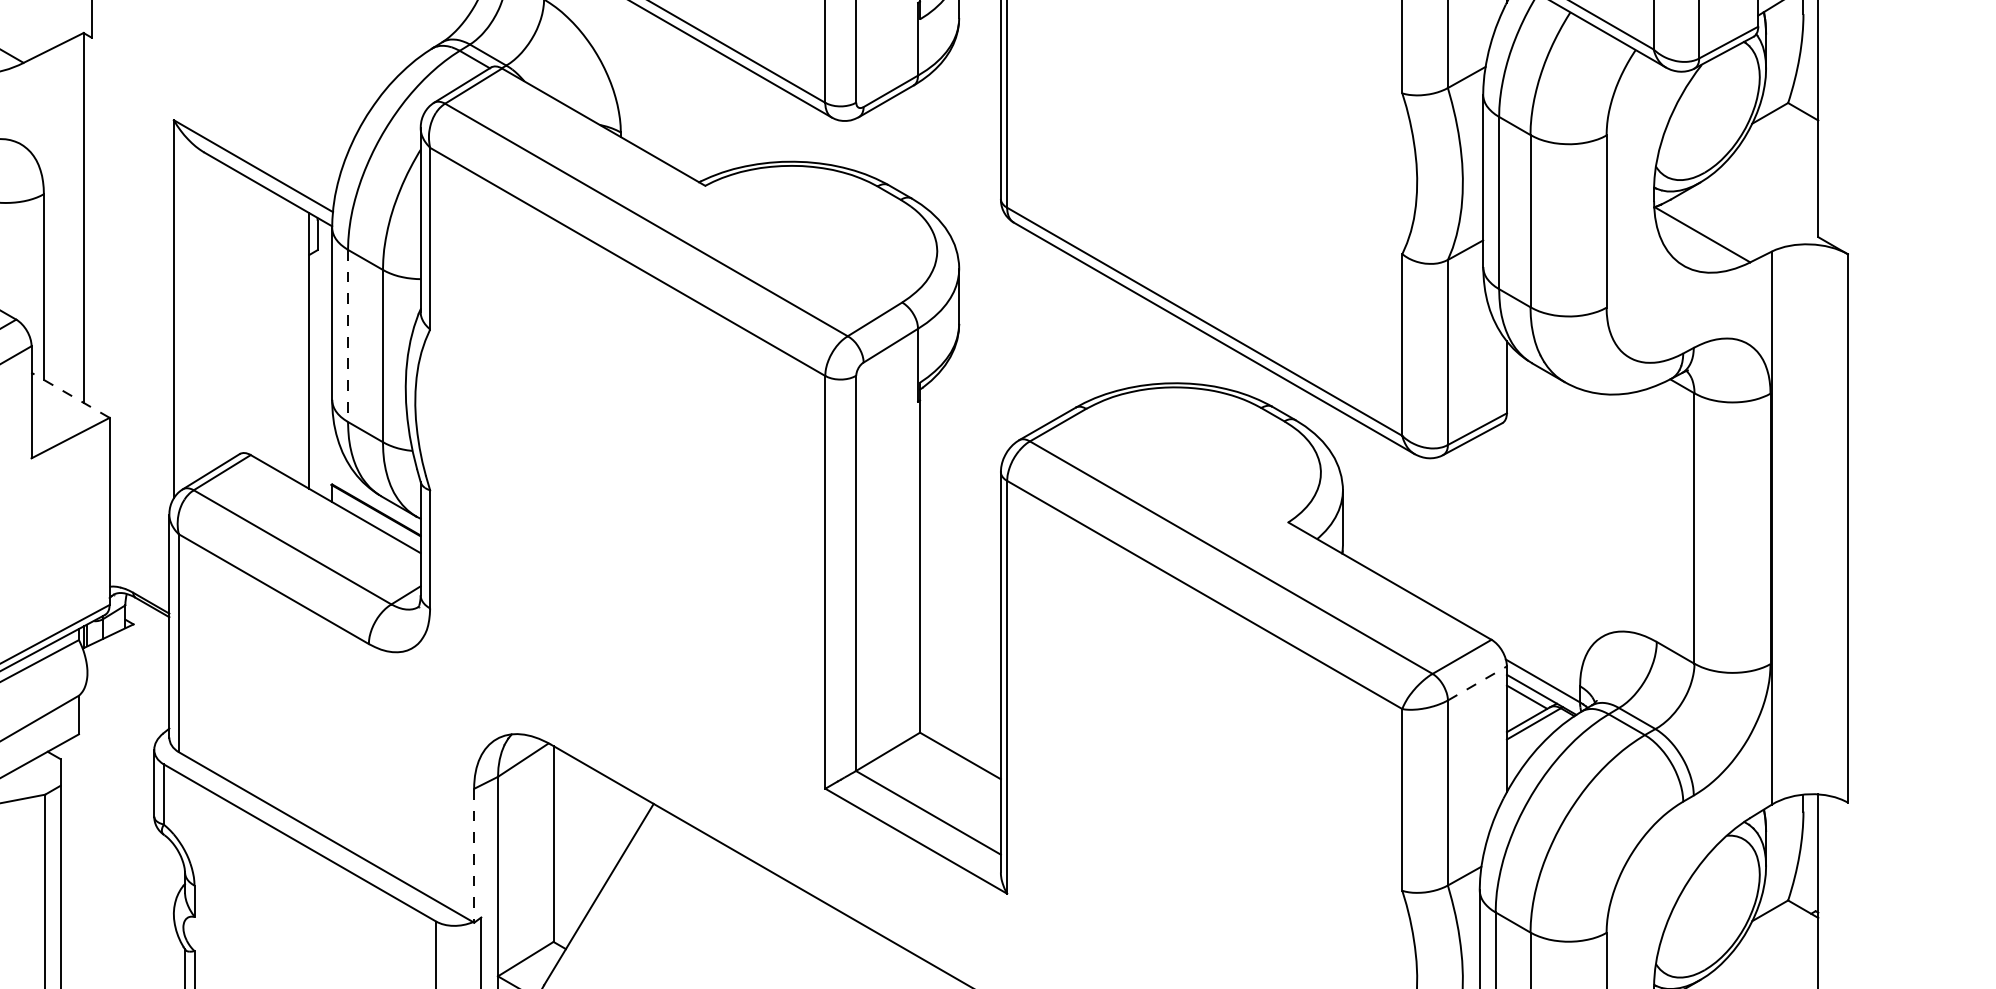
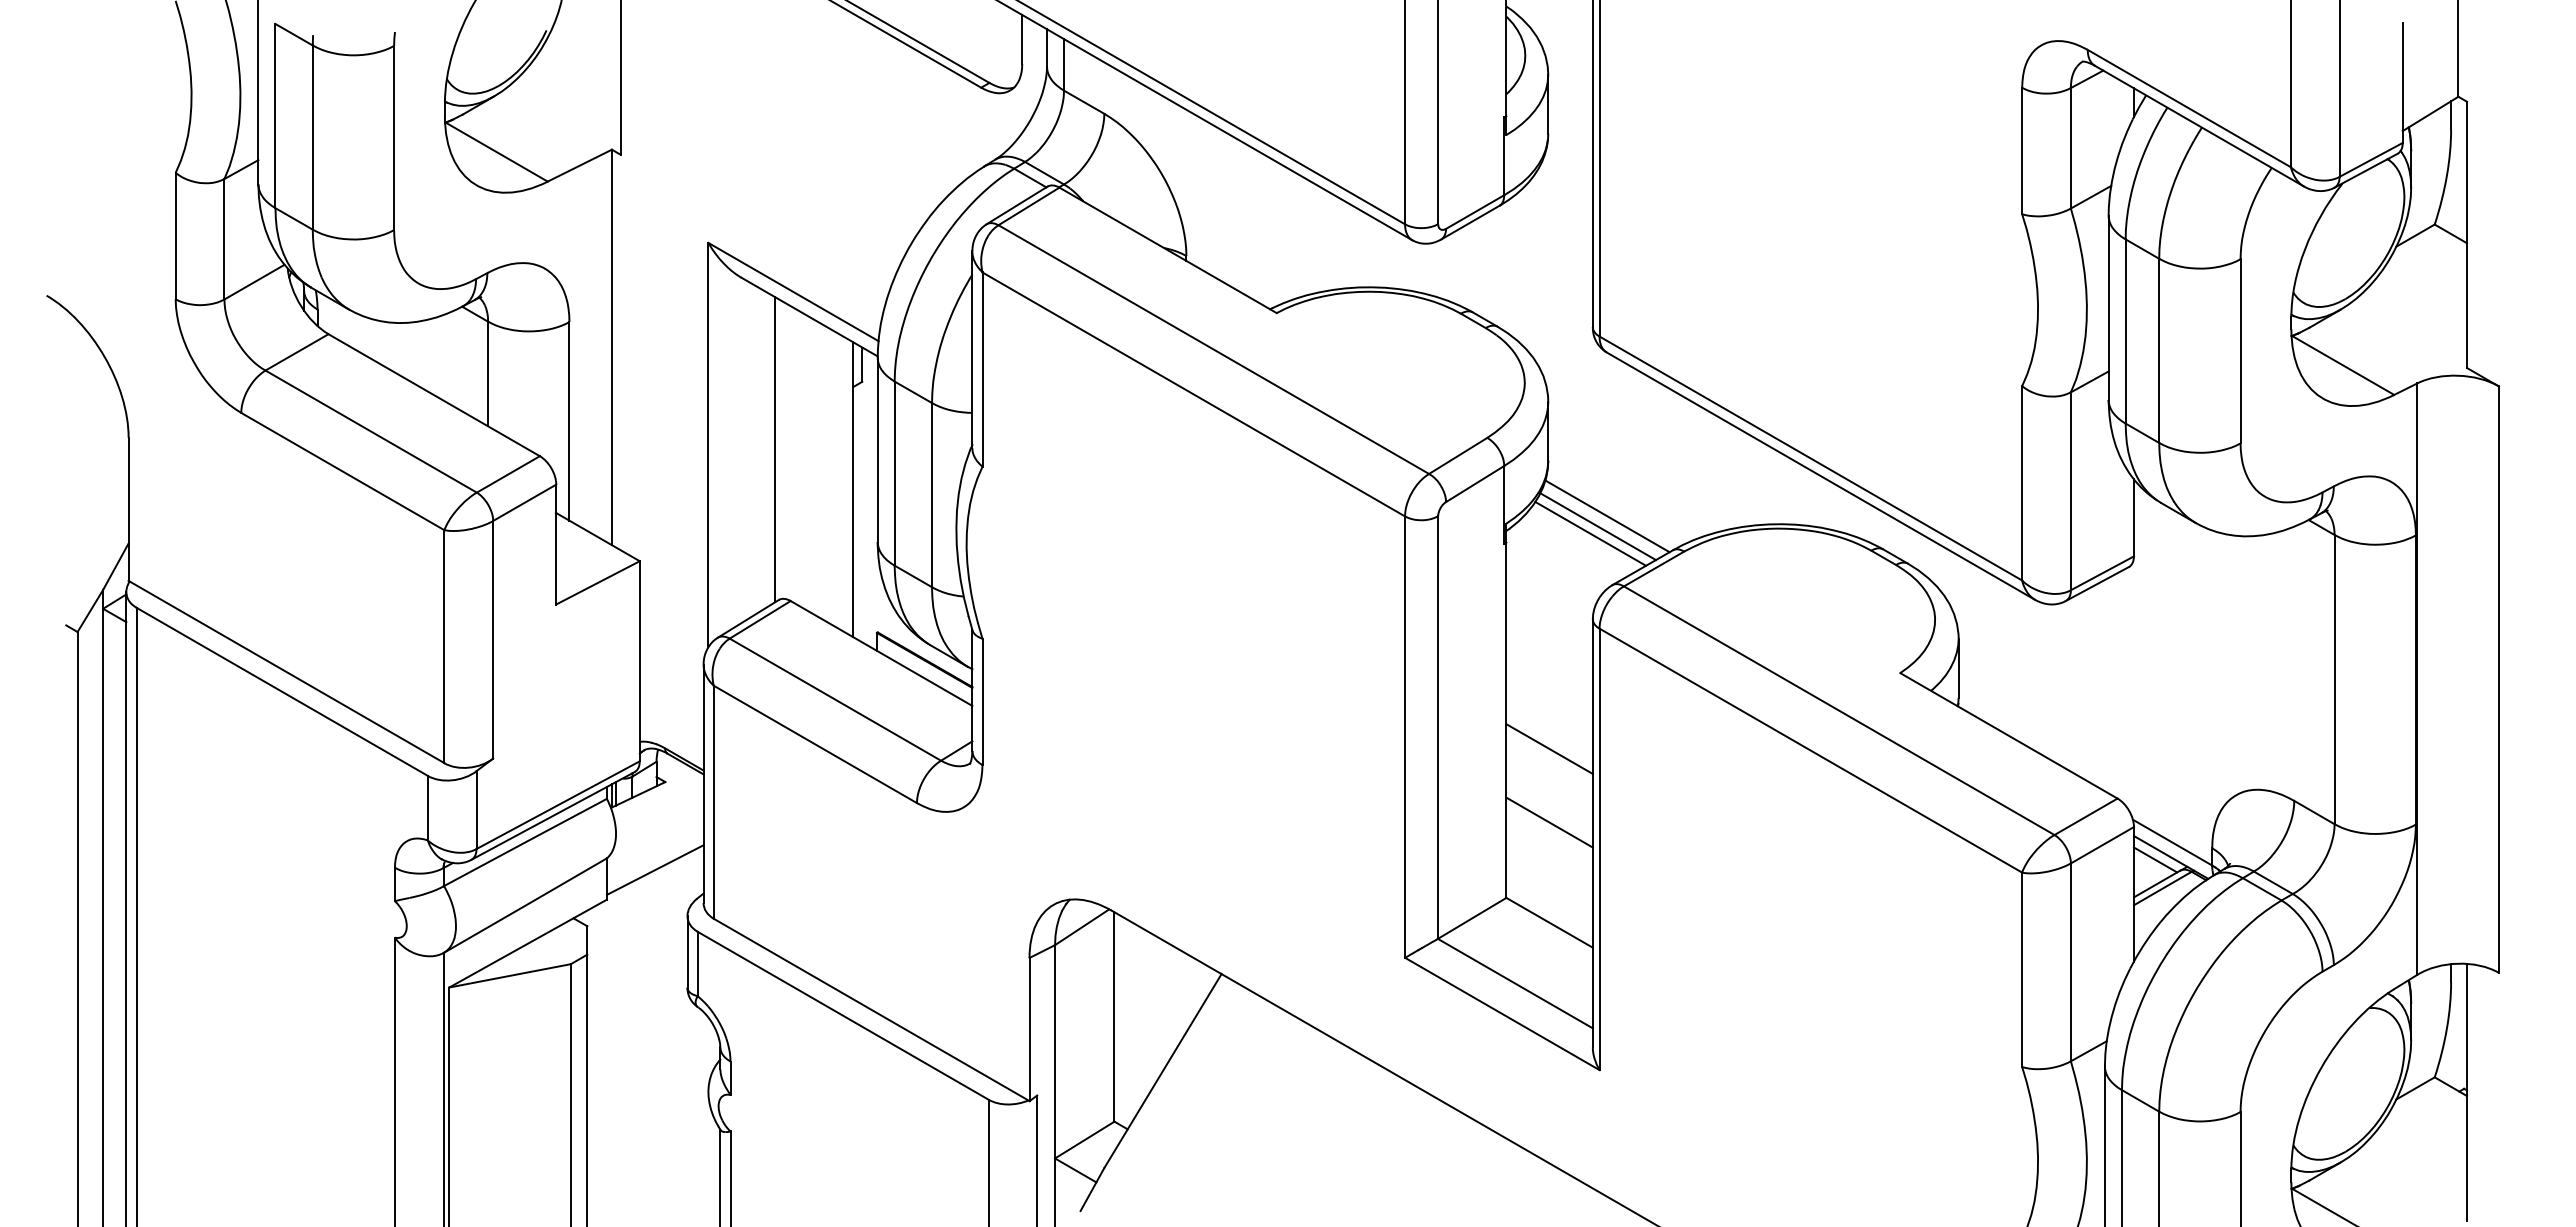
line: (236, 313) -> (775, 449), added
line: (347, 336) -> (894, 474), dashed -> solid
line: (1014, 376) -> (1607, 516), added
line: (1005, 385) -> (1597, 526), added
line: (998, 391) -> (1590, 533), added
line: (70, 394) -> (597, 536), dashed -> solid
line: (960, 592) -> (1549, 748), added
line: (960, 662) -> (1549, 822), added
line: (1477, 682) -> (2102, 844), dashed -> solid
line: (123, 706) -> (654, 869), added
line: (474, 855) -> (1029, 1029), dashed -> solid

